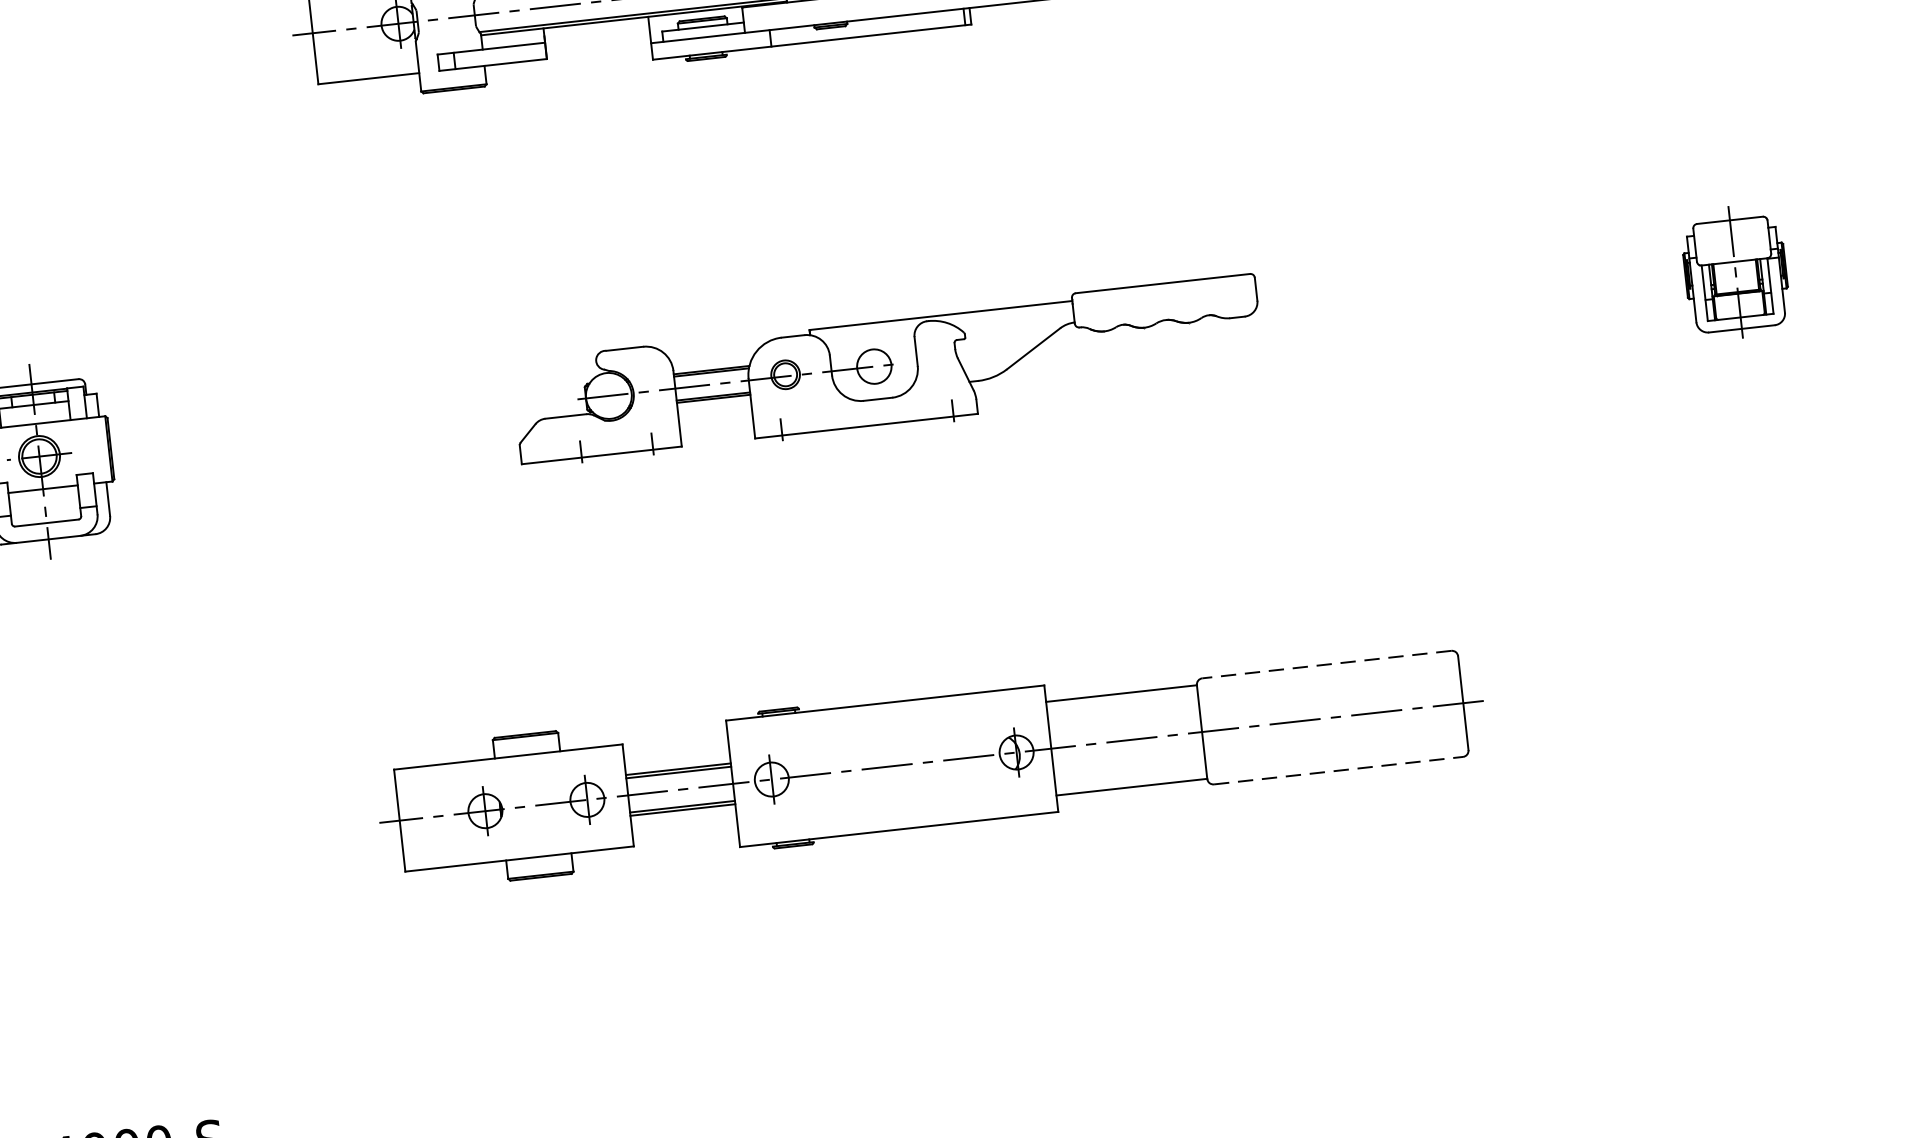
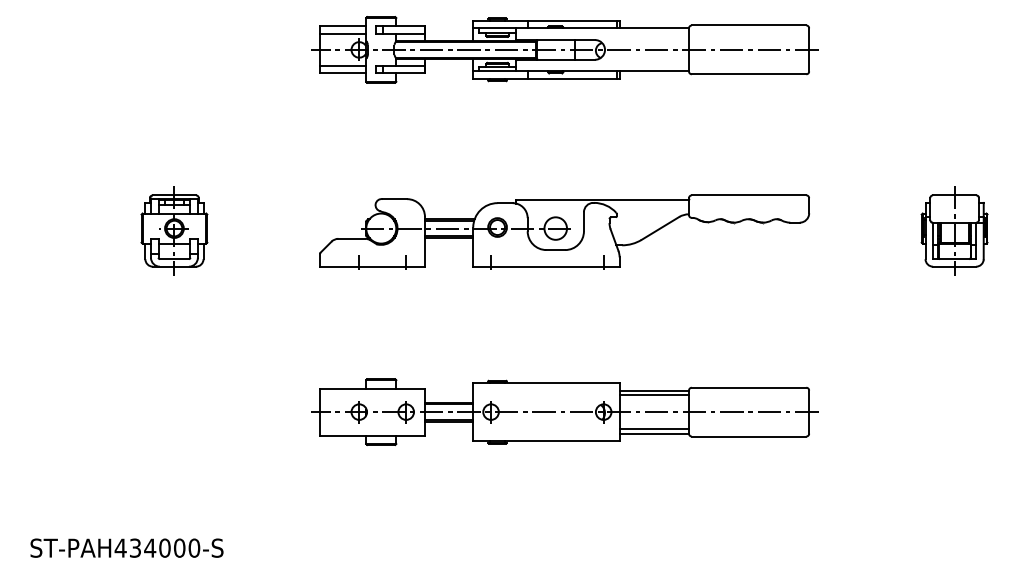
line: (365, 61) -> (342, 65), added
part: (1735, 273) -> (954, 230), size x1.43
part: (888, 369) -> (564, 231), size x1.43
line: (1325, 664) -> (748, 387), dashed -> solid
line: (1123, 704) -> (654, 395), added
line: (1339, 770) -> (749, 436), dashed -> solid
line: (1131, 775) -> (654, 428), added

